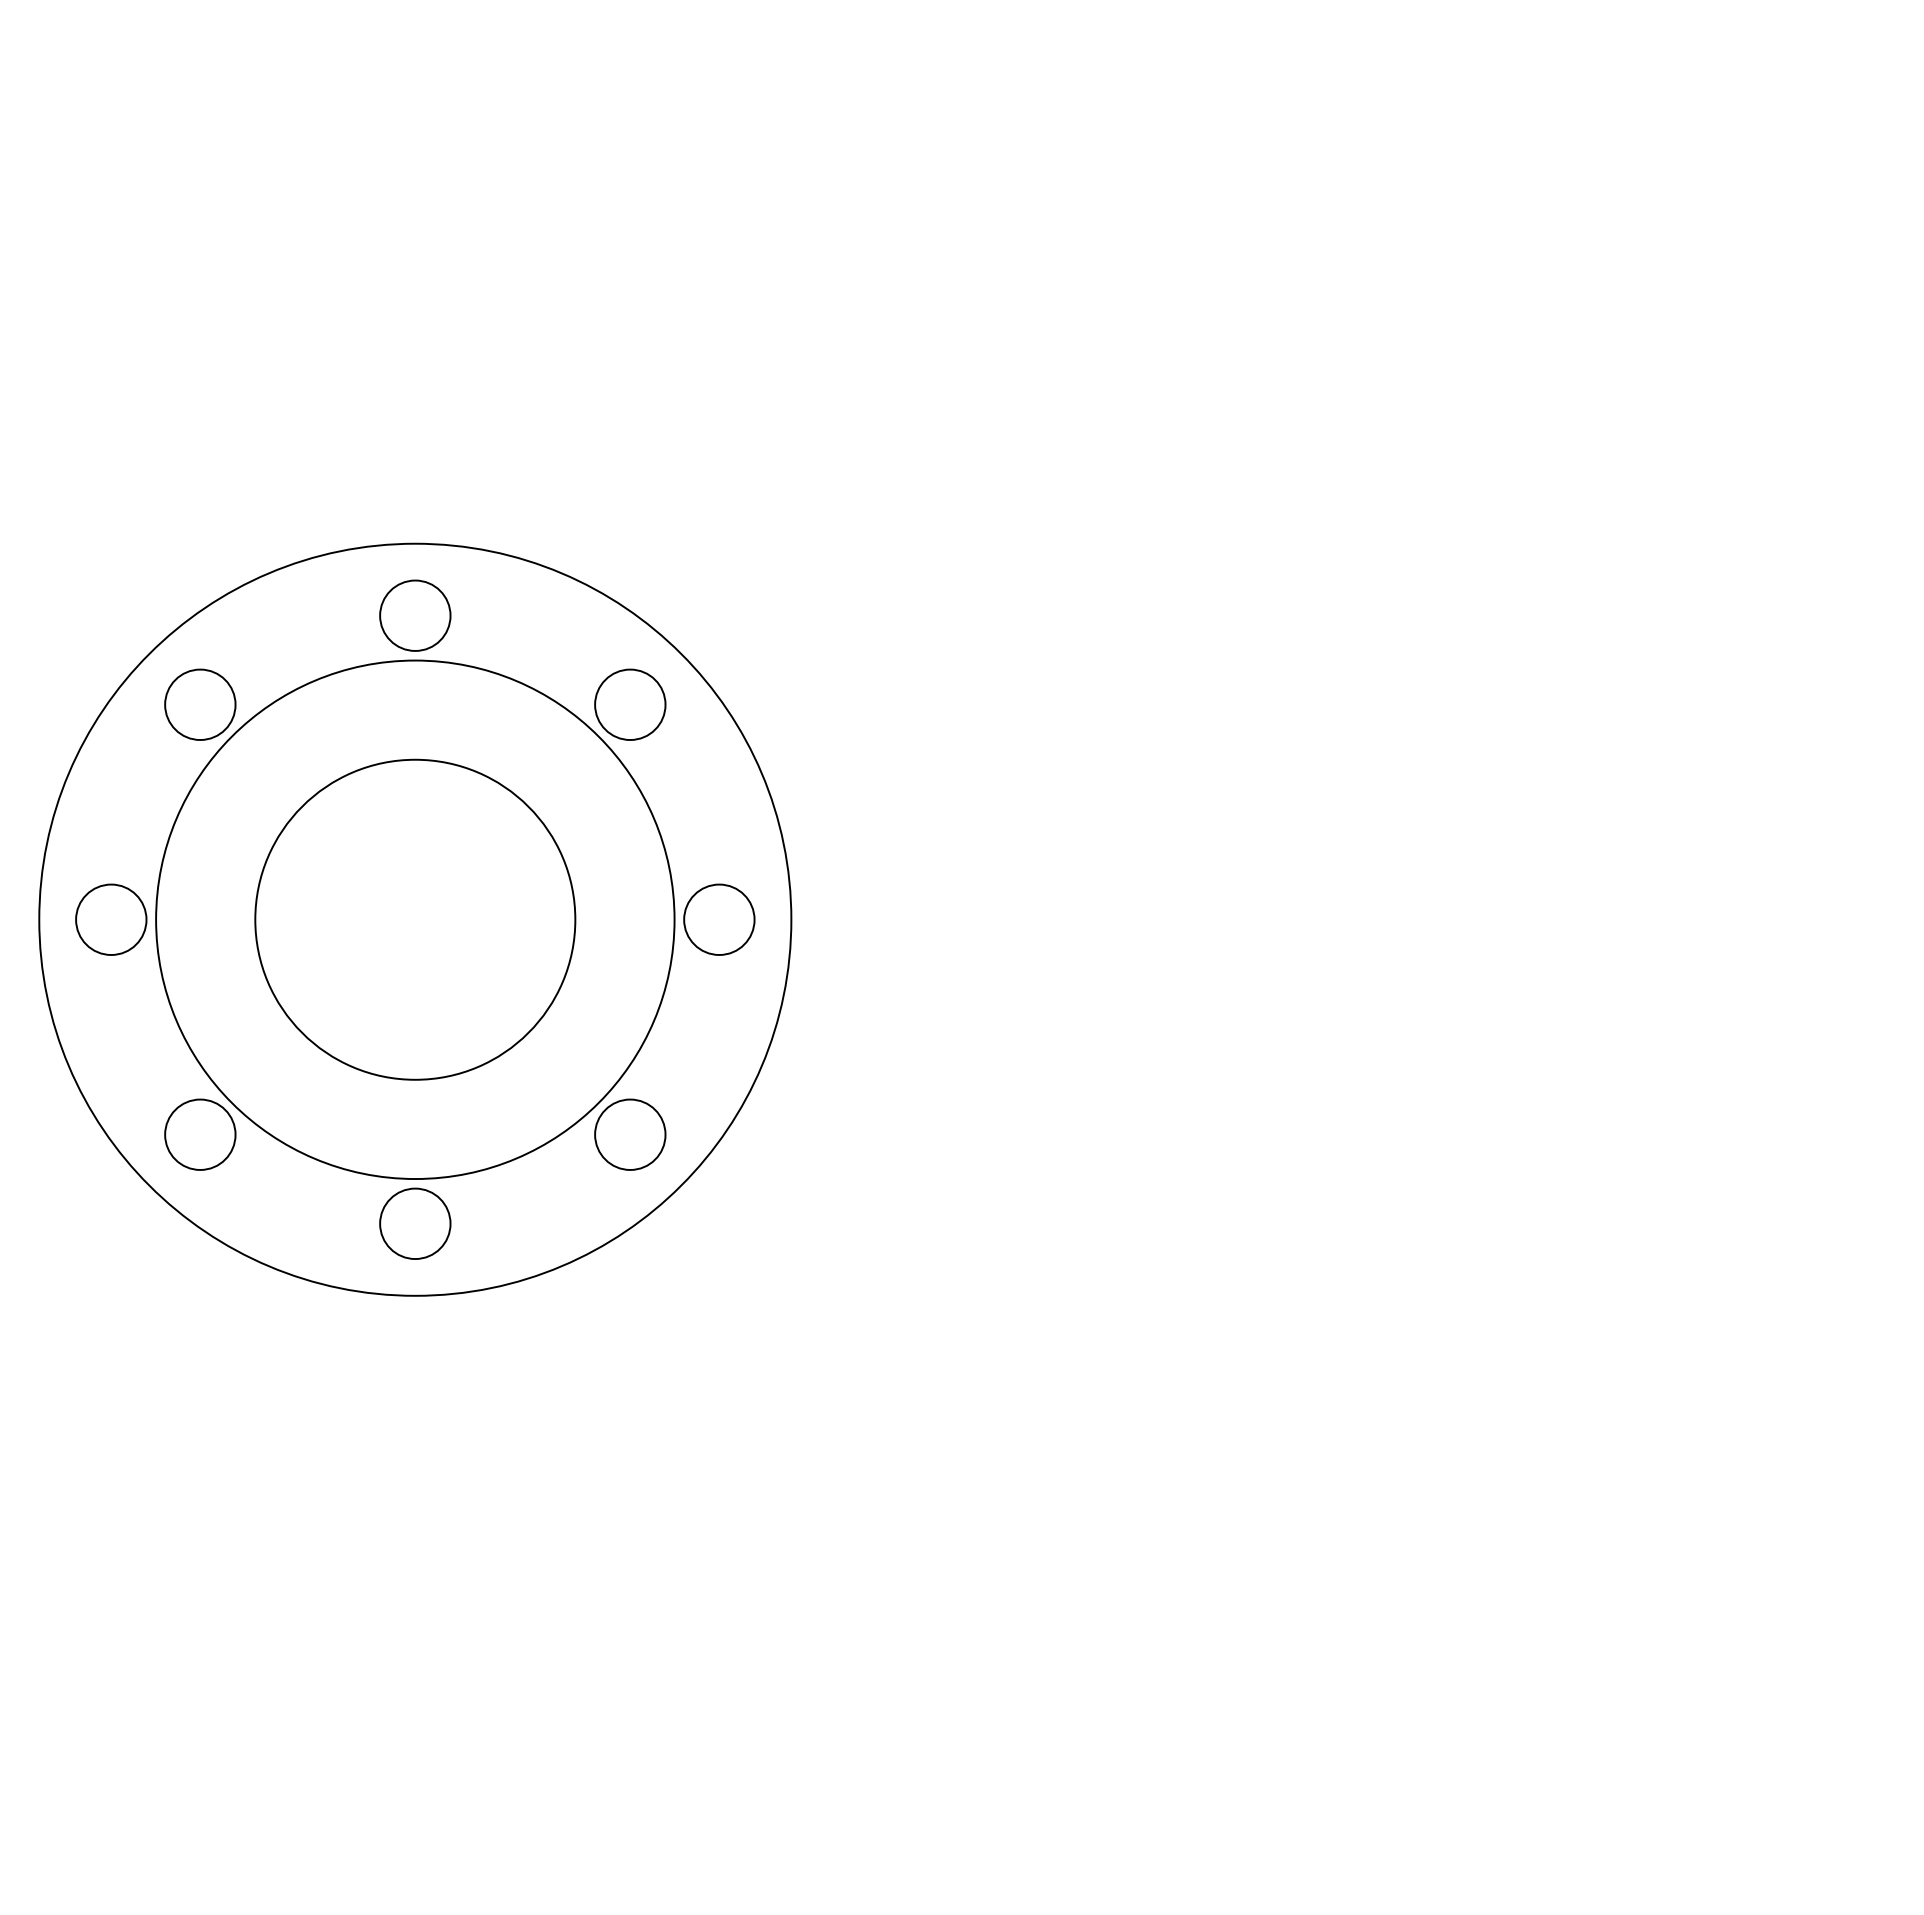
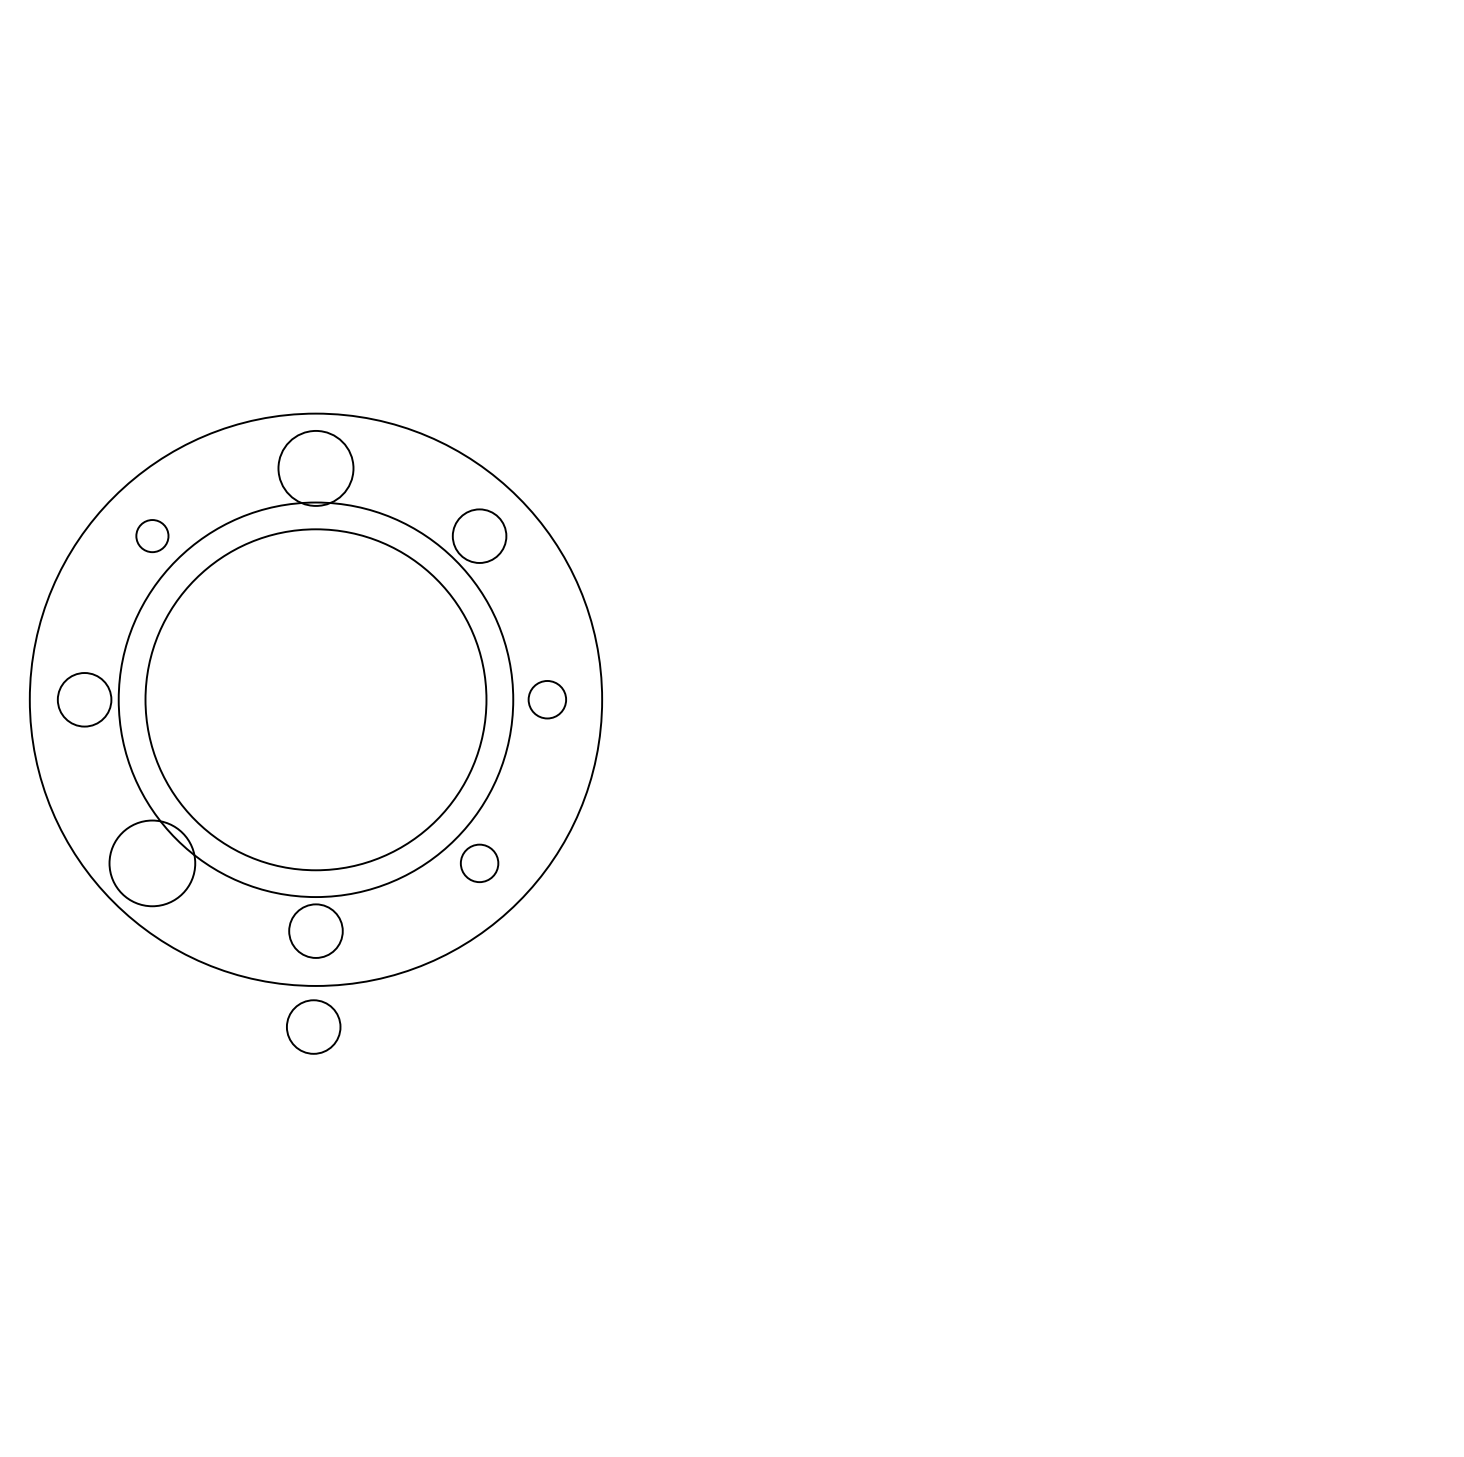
circle: (415, 615) -> (316, 468), size x1.4
circle: (200, 704) -> (152, 535), size x0.6
circle: (415, 919) -> (316, 699), size x1.4
circle: (719, 919) -> (547, 699), size x0.7
circle: (200, 1134) -> (152, 863), size x1.6
circle: (630, 1134) -> (479, 863), size x0.7
circle: (412, 1349) -> (313, 1026), added

